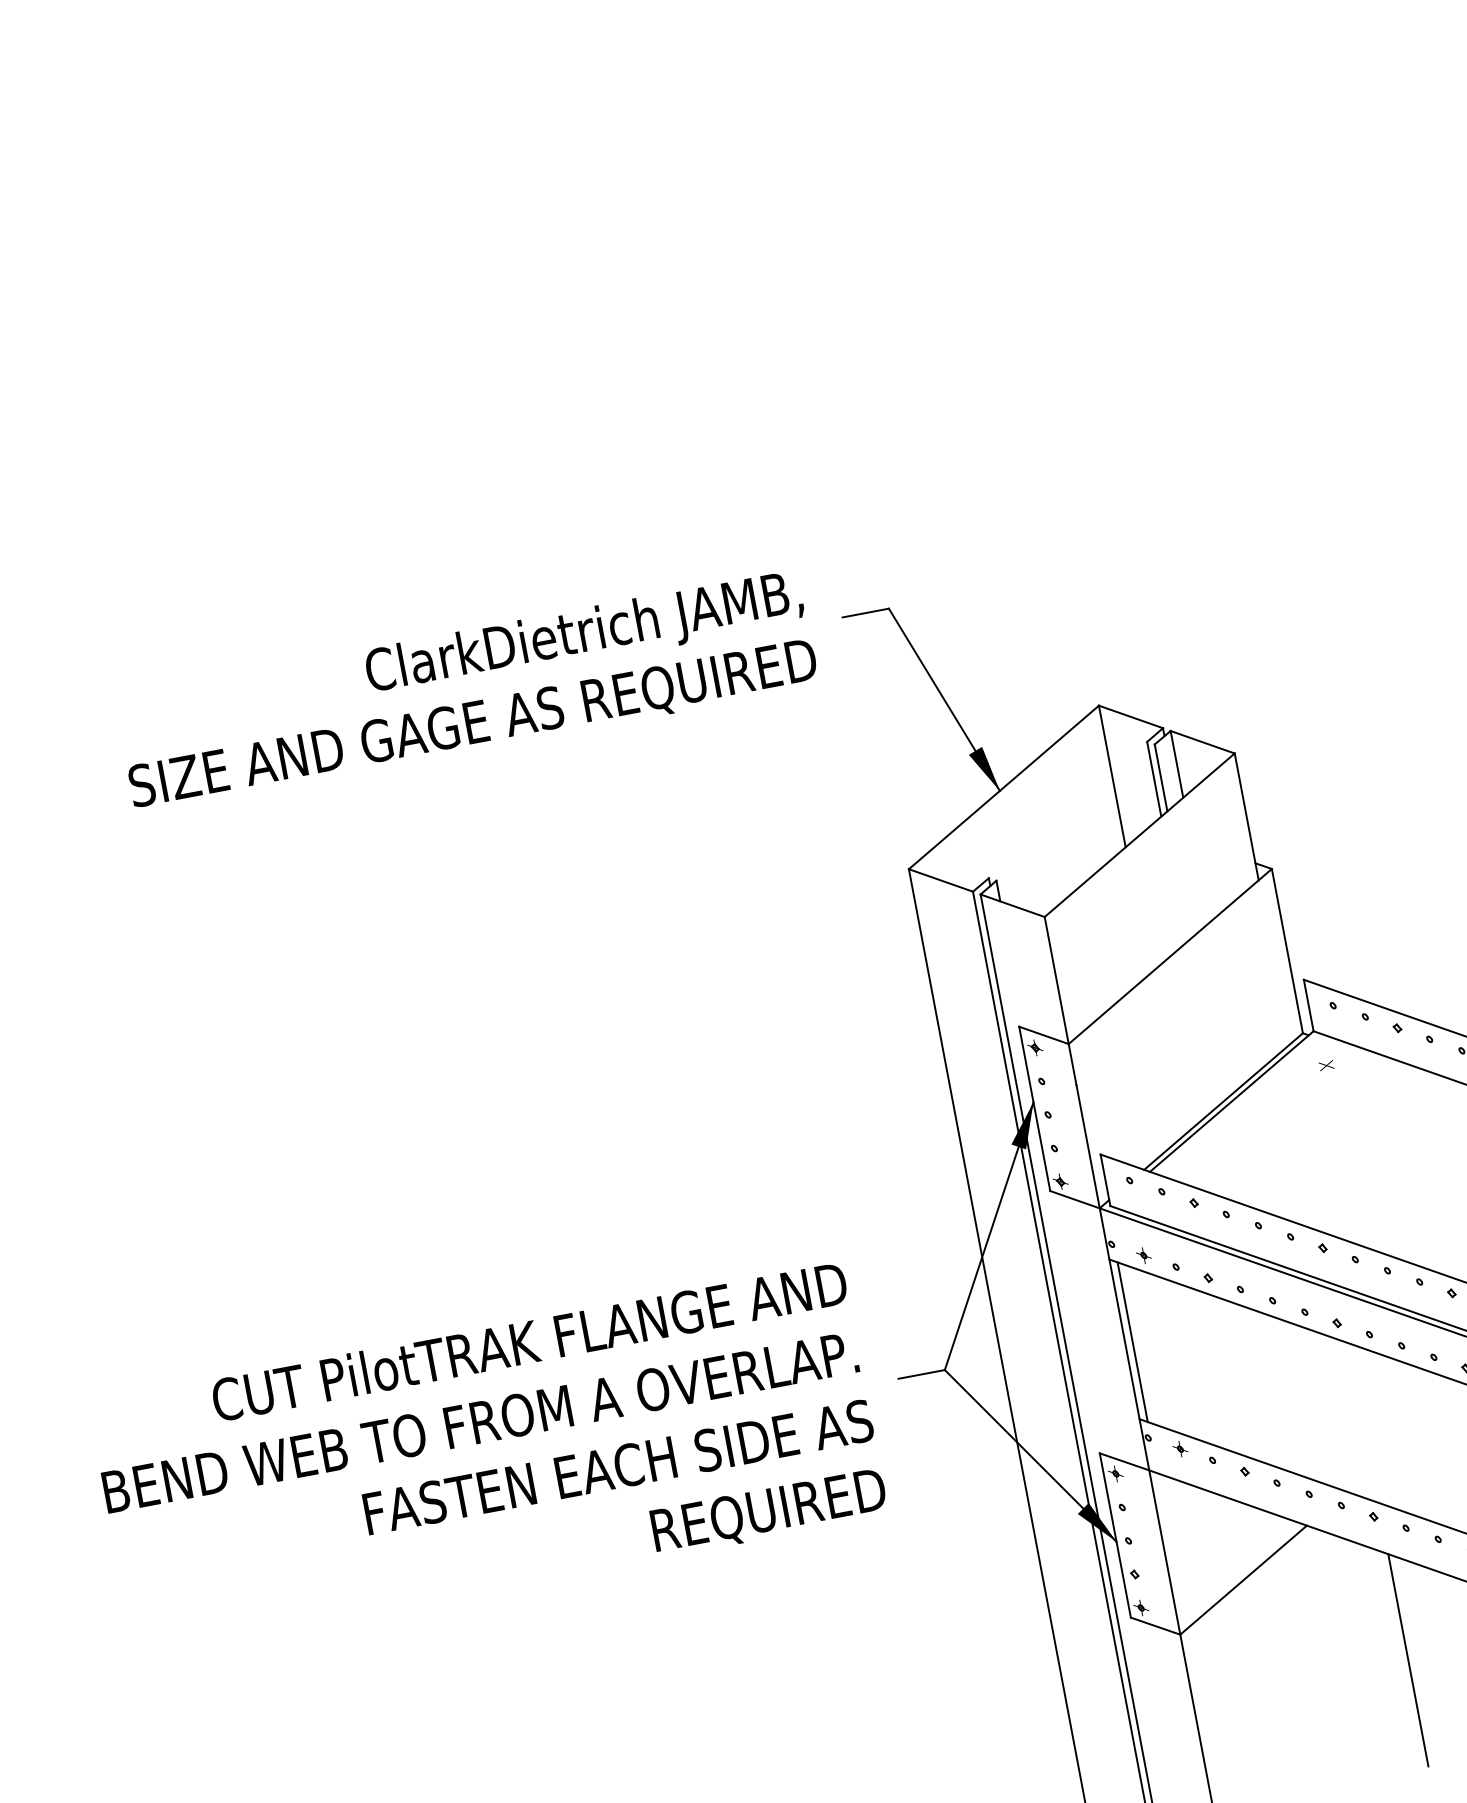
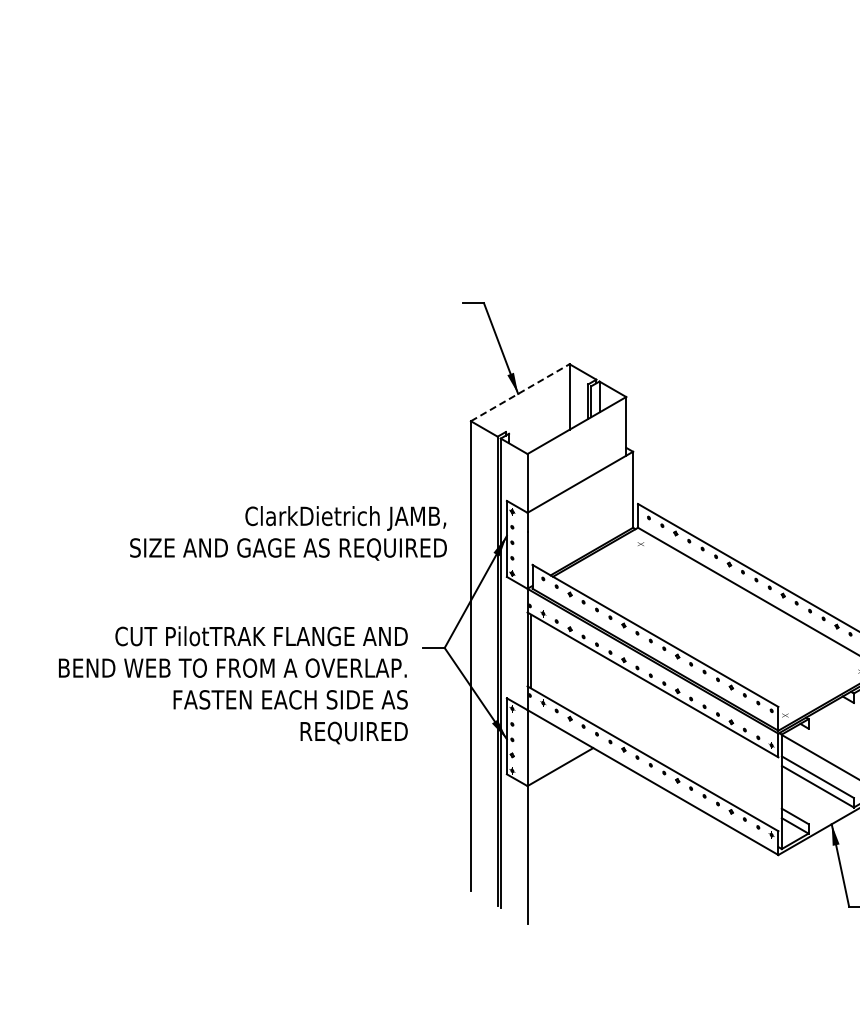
text: (466, 691) -> (288, 533), moved
line: (1004, 786) -> (520, 392), solid -> dashed
text: (488, 1459) -> (233, 685), moved
line: (1408, 1659) -> (627, 816), removed

